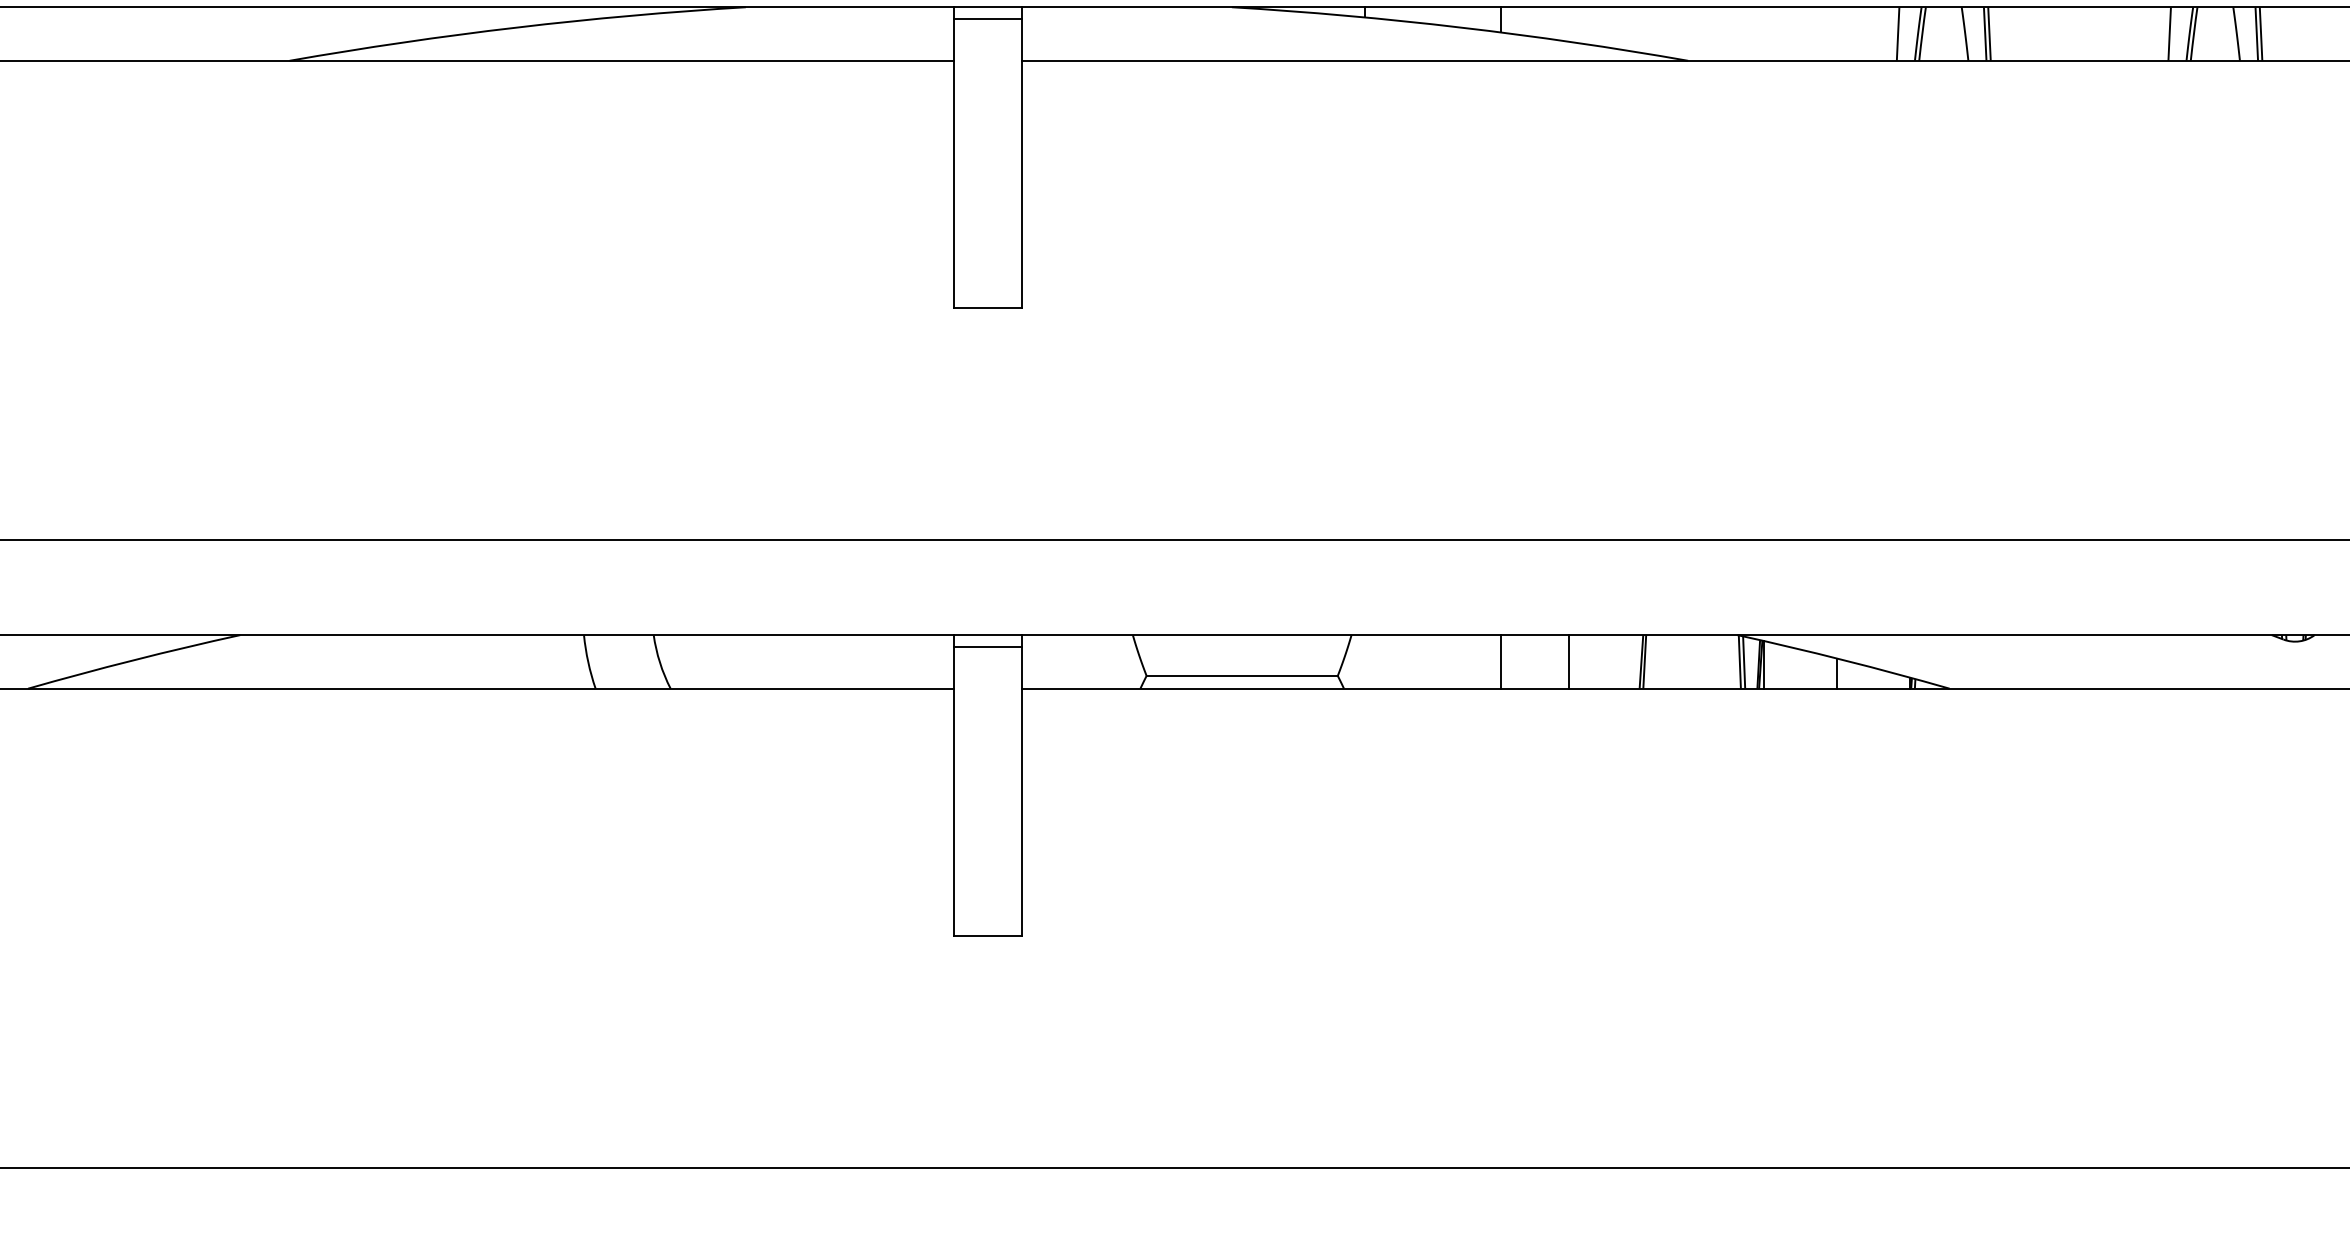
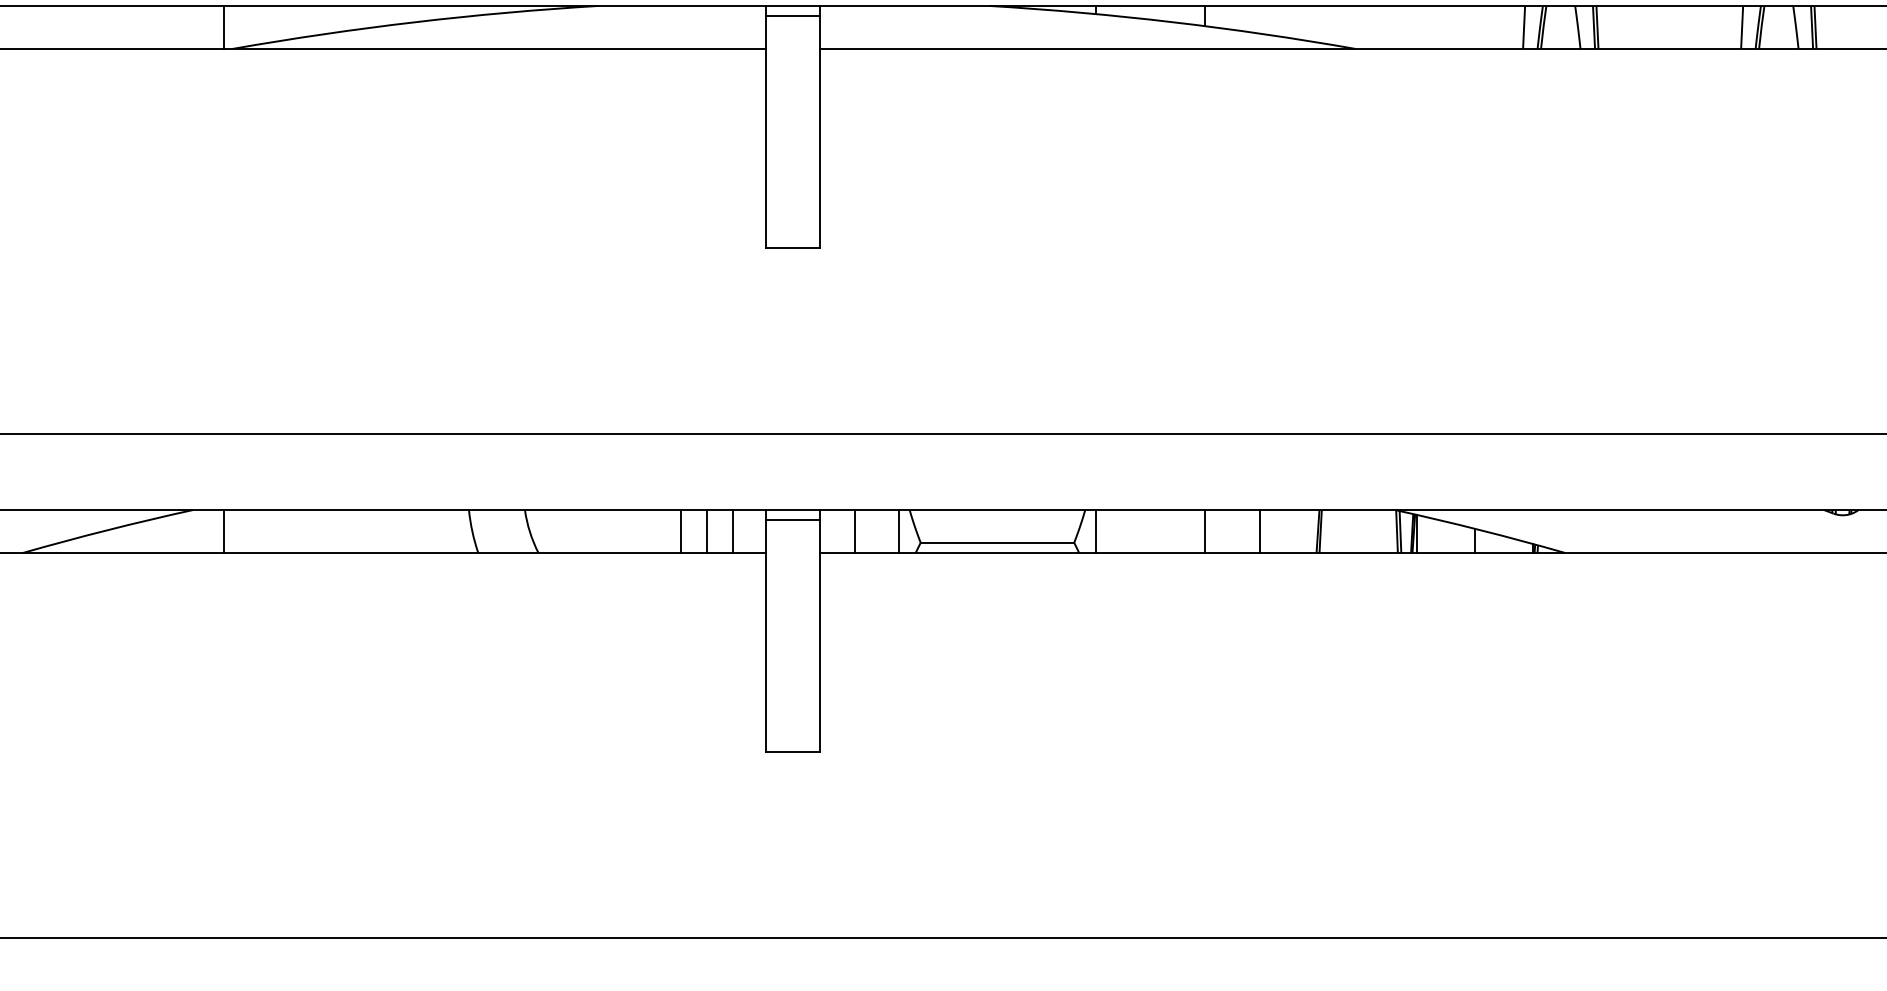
line: (278, 33) -> (223, 27), added
line: (278, 661) -> (223, 531), added
line: (847, 661) -> (680, 531), added
line: (880, 661) -> (707, 531), added
line: (912, 661) -> (732, 531), added
line: (1064, 661) -> (854, 531), added
line: (1119, 661) -> (898, 531), added
line: (1364, 661) -> (1095, 531), added

